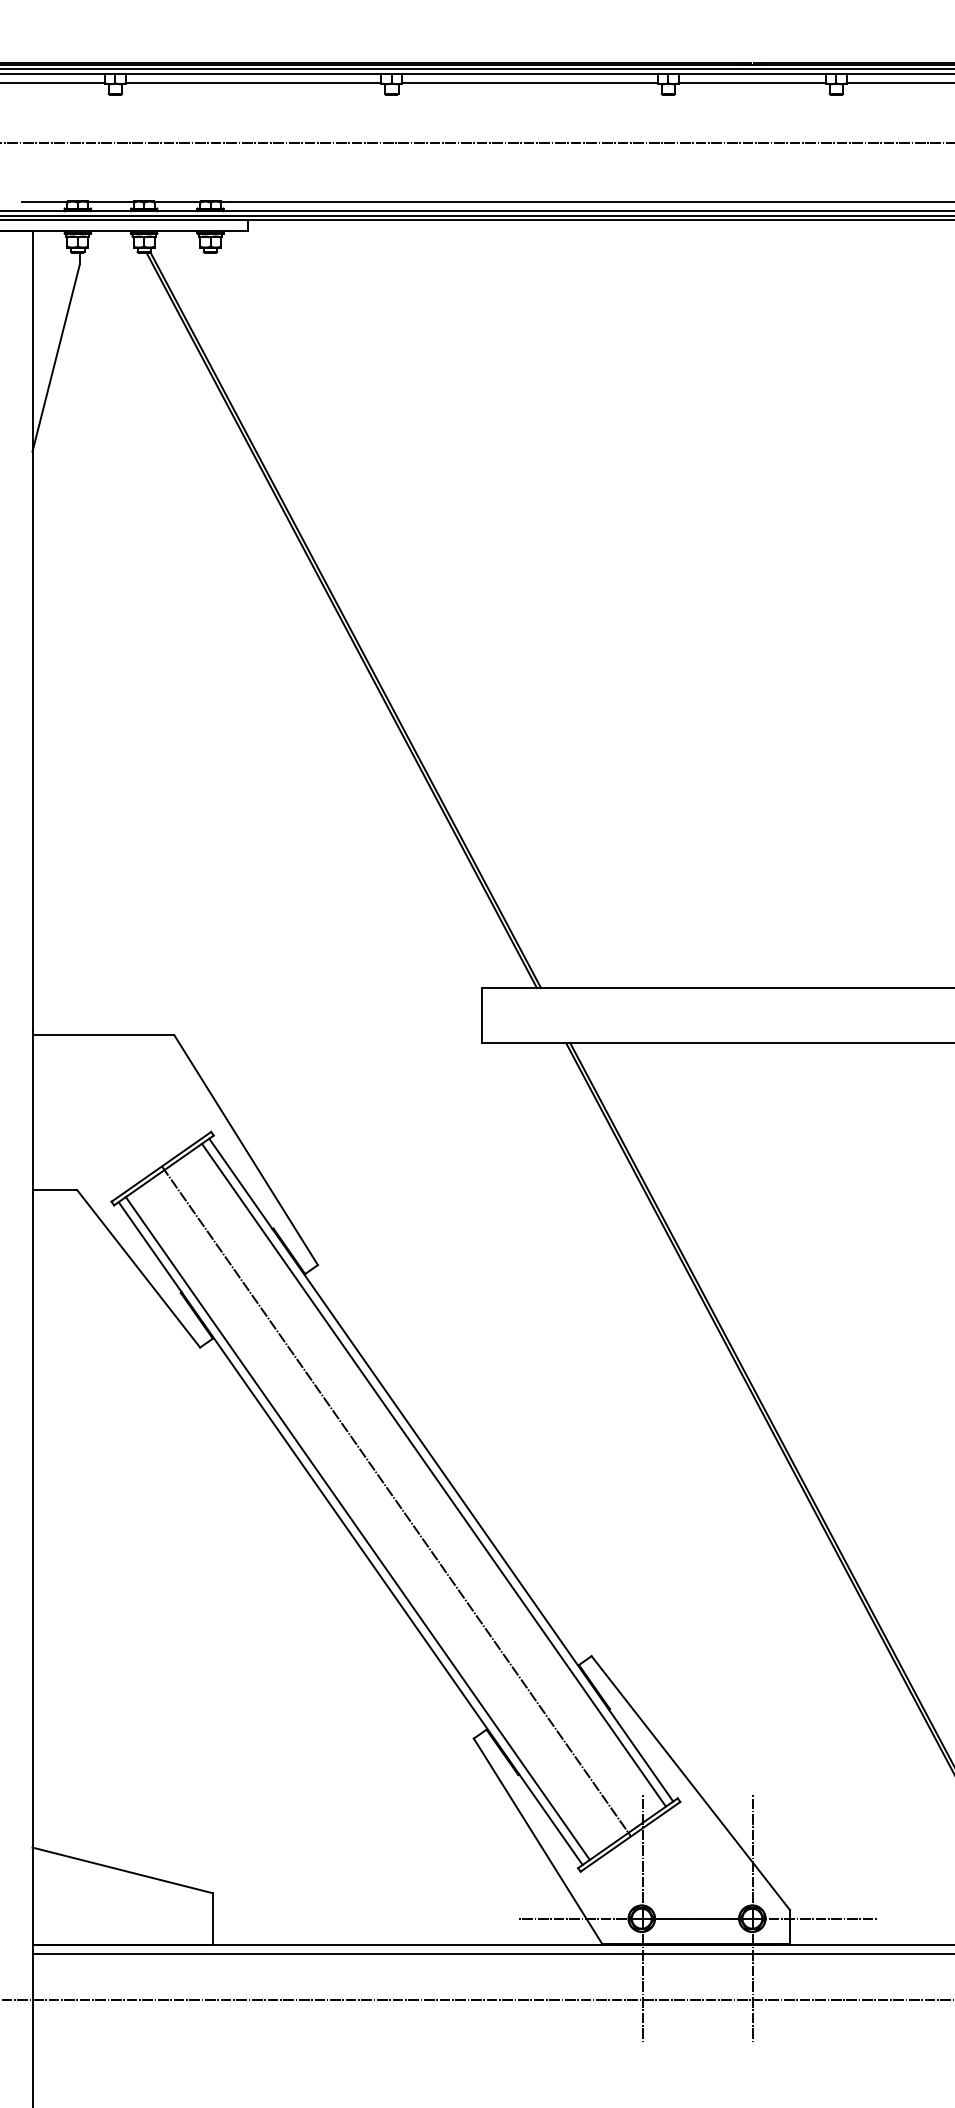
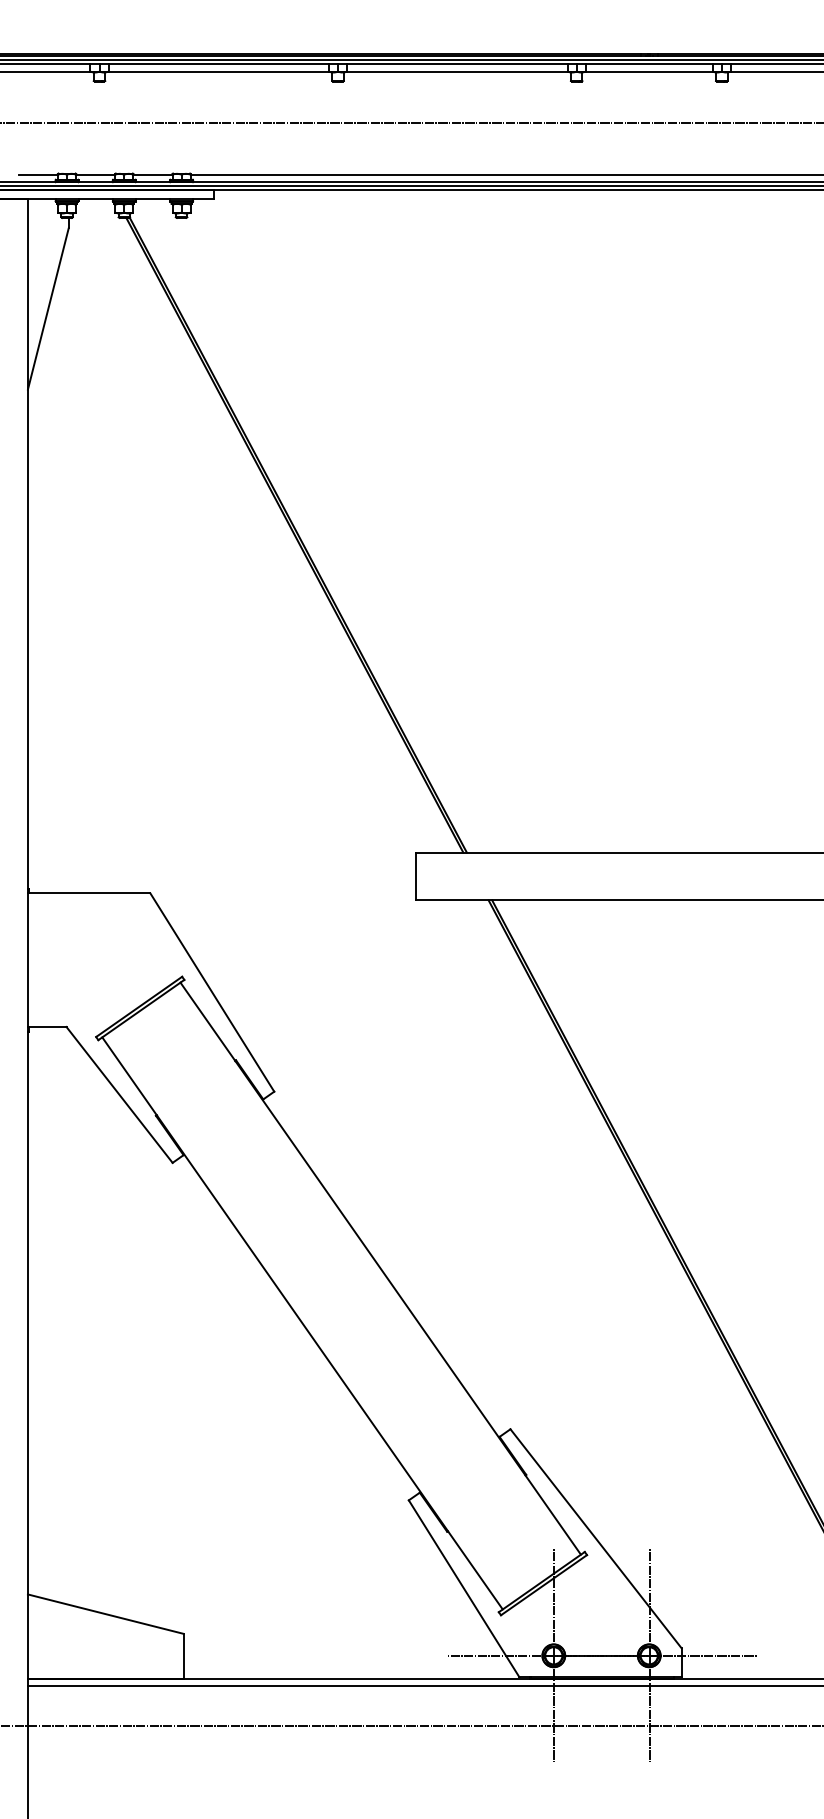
line: (433, 1474) -> (374, 1272), removed
line: (396, 1501) -> (342, 1295), removed
line: (357, 1528) -> (308, 1319), removed

